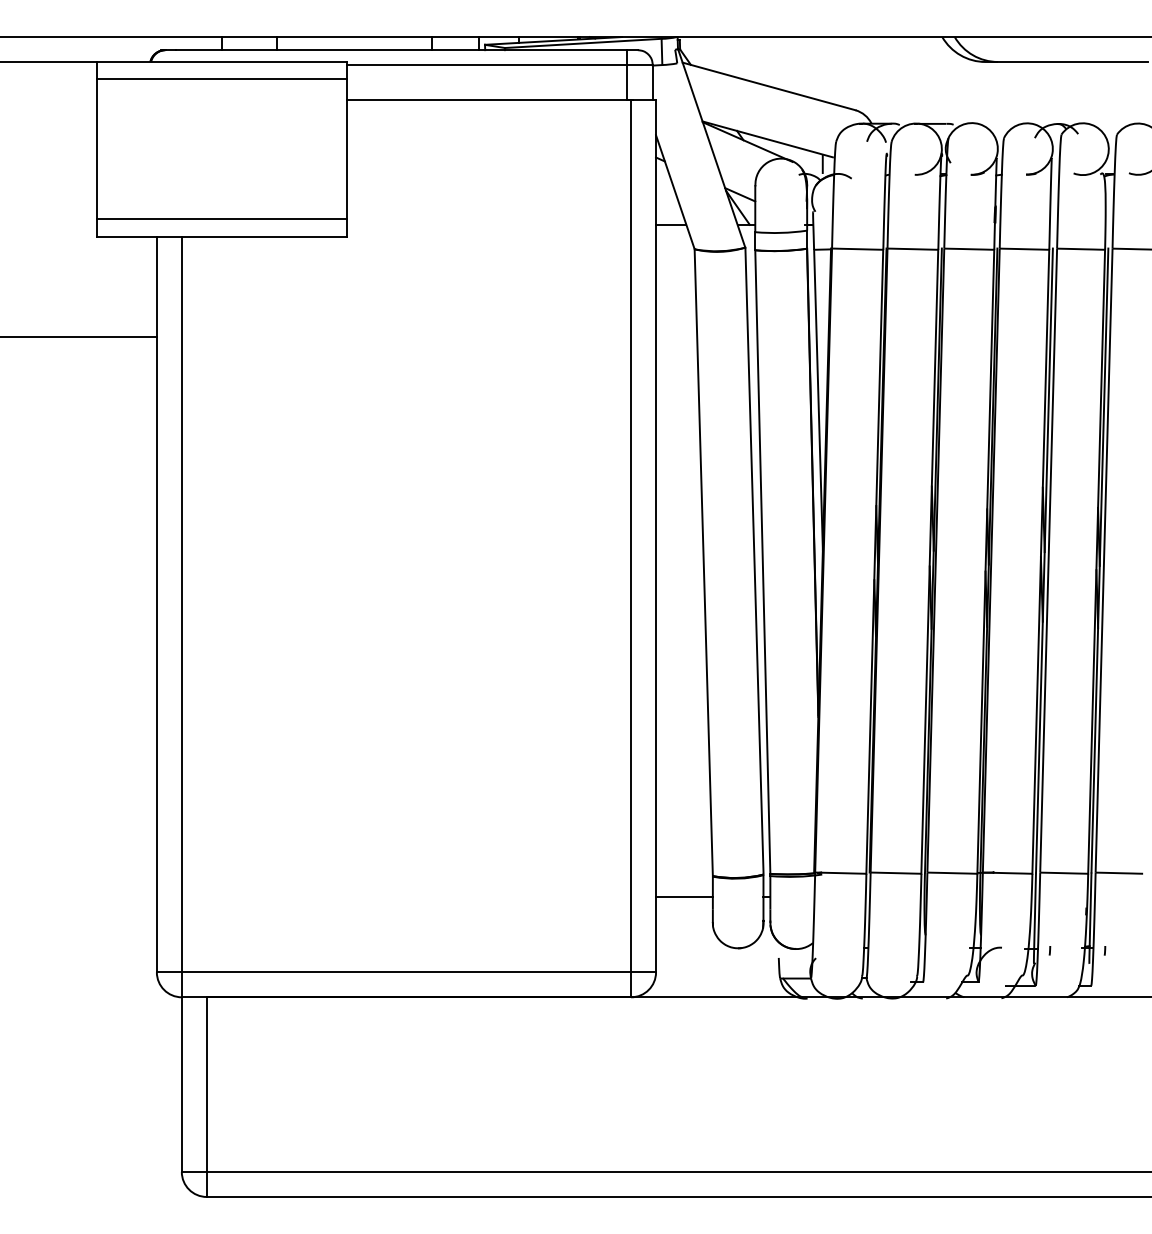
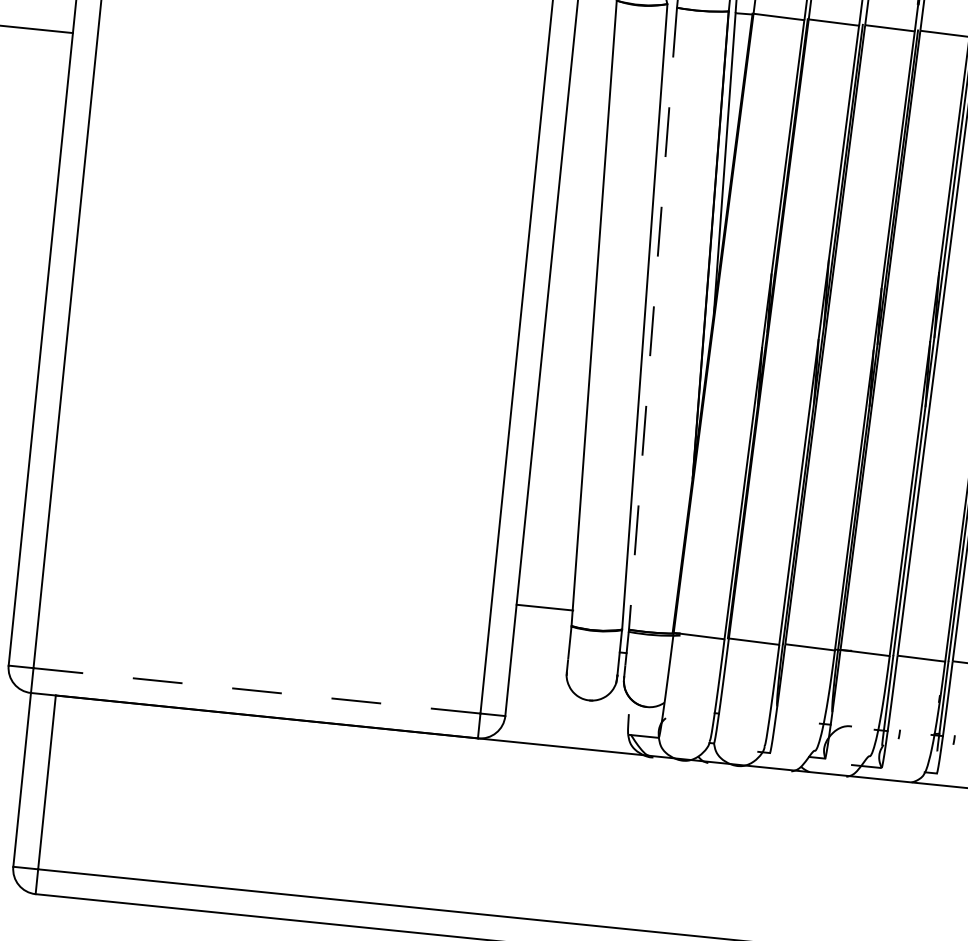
line: (762, 562) -> (652, 319), solid -> dashed
line: (684, 897) -> (544, 607), moved
line: (406, 972) -> (257, 691), solid -> dashed

